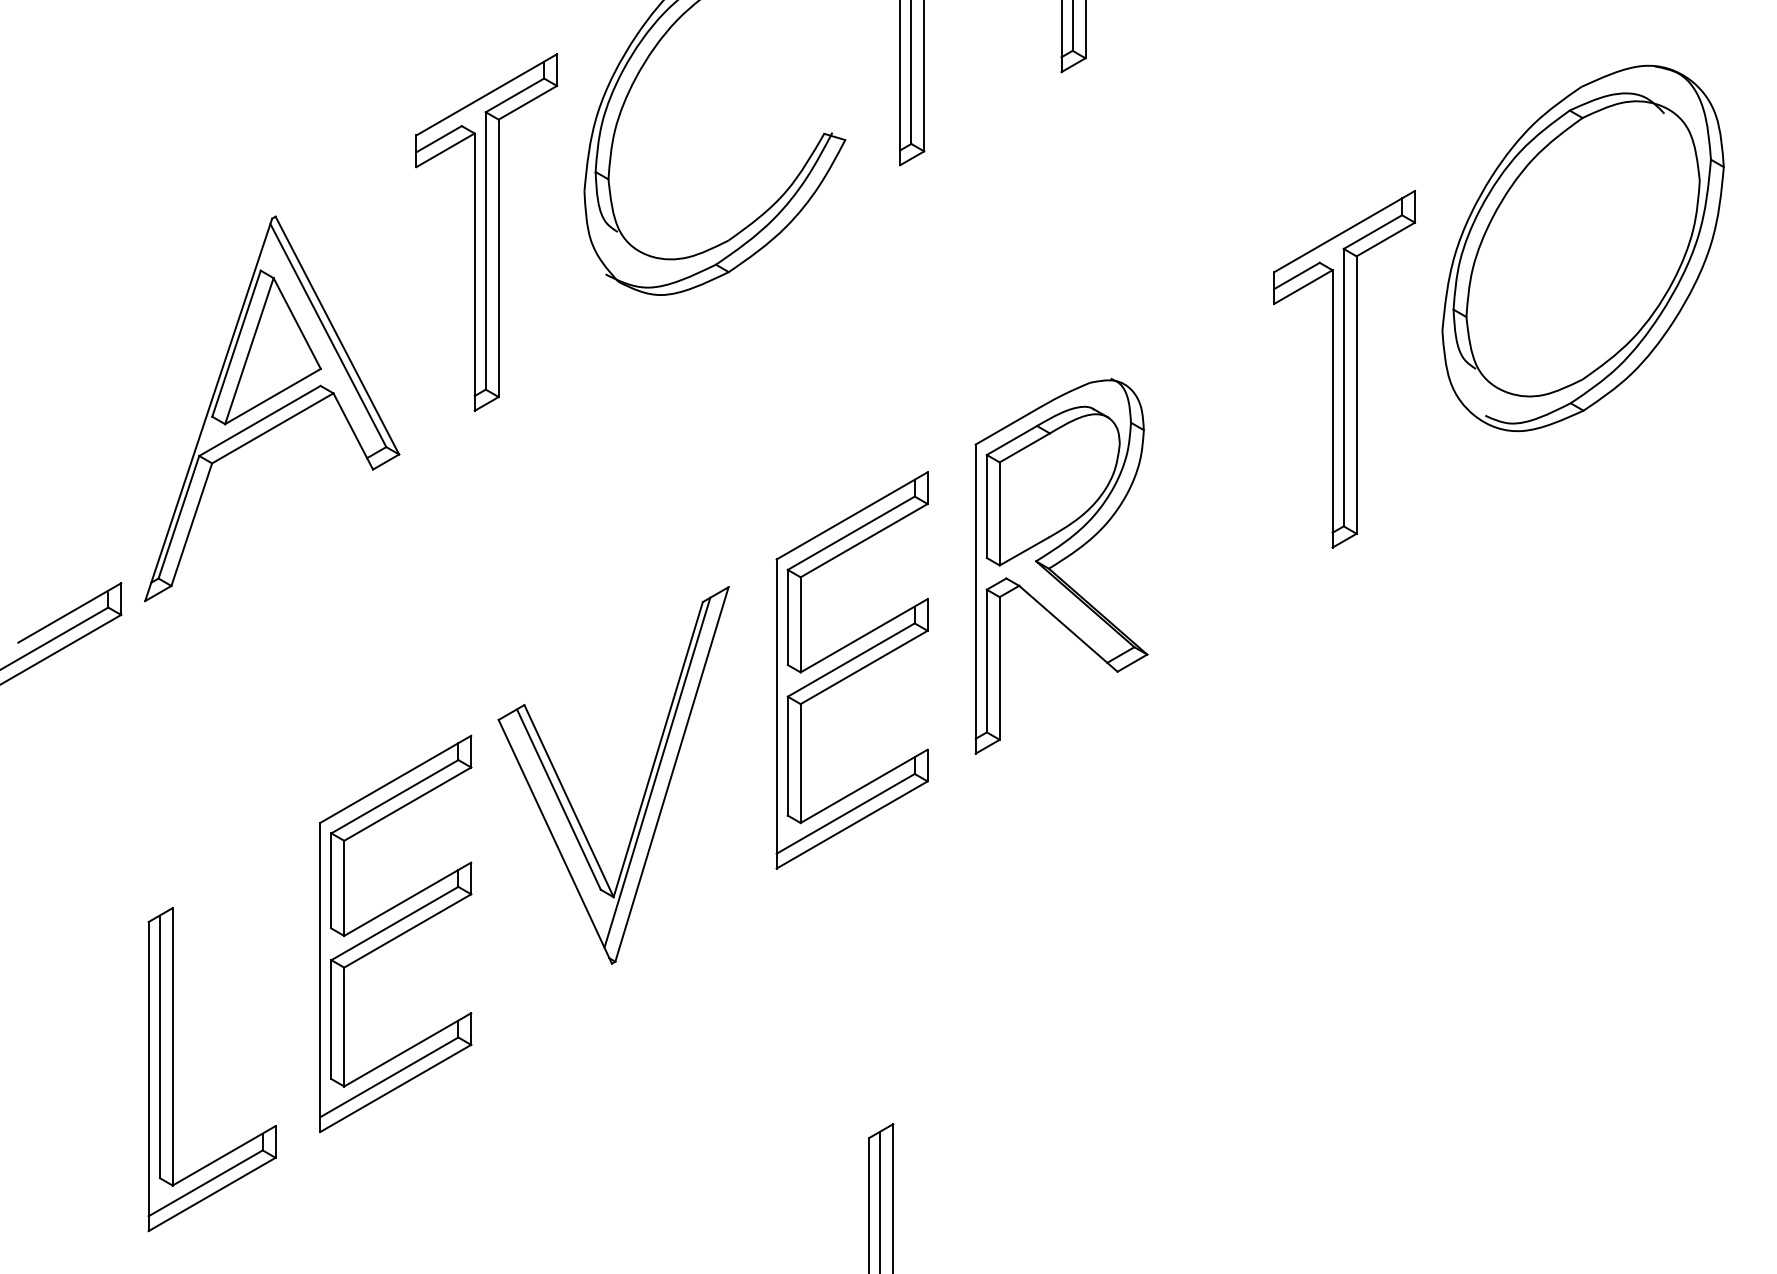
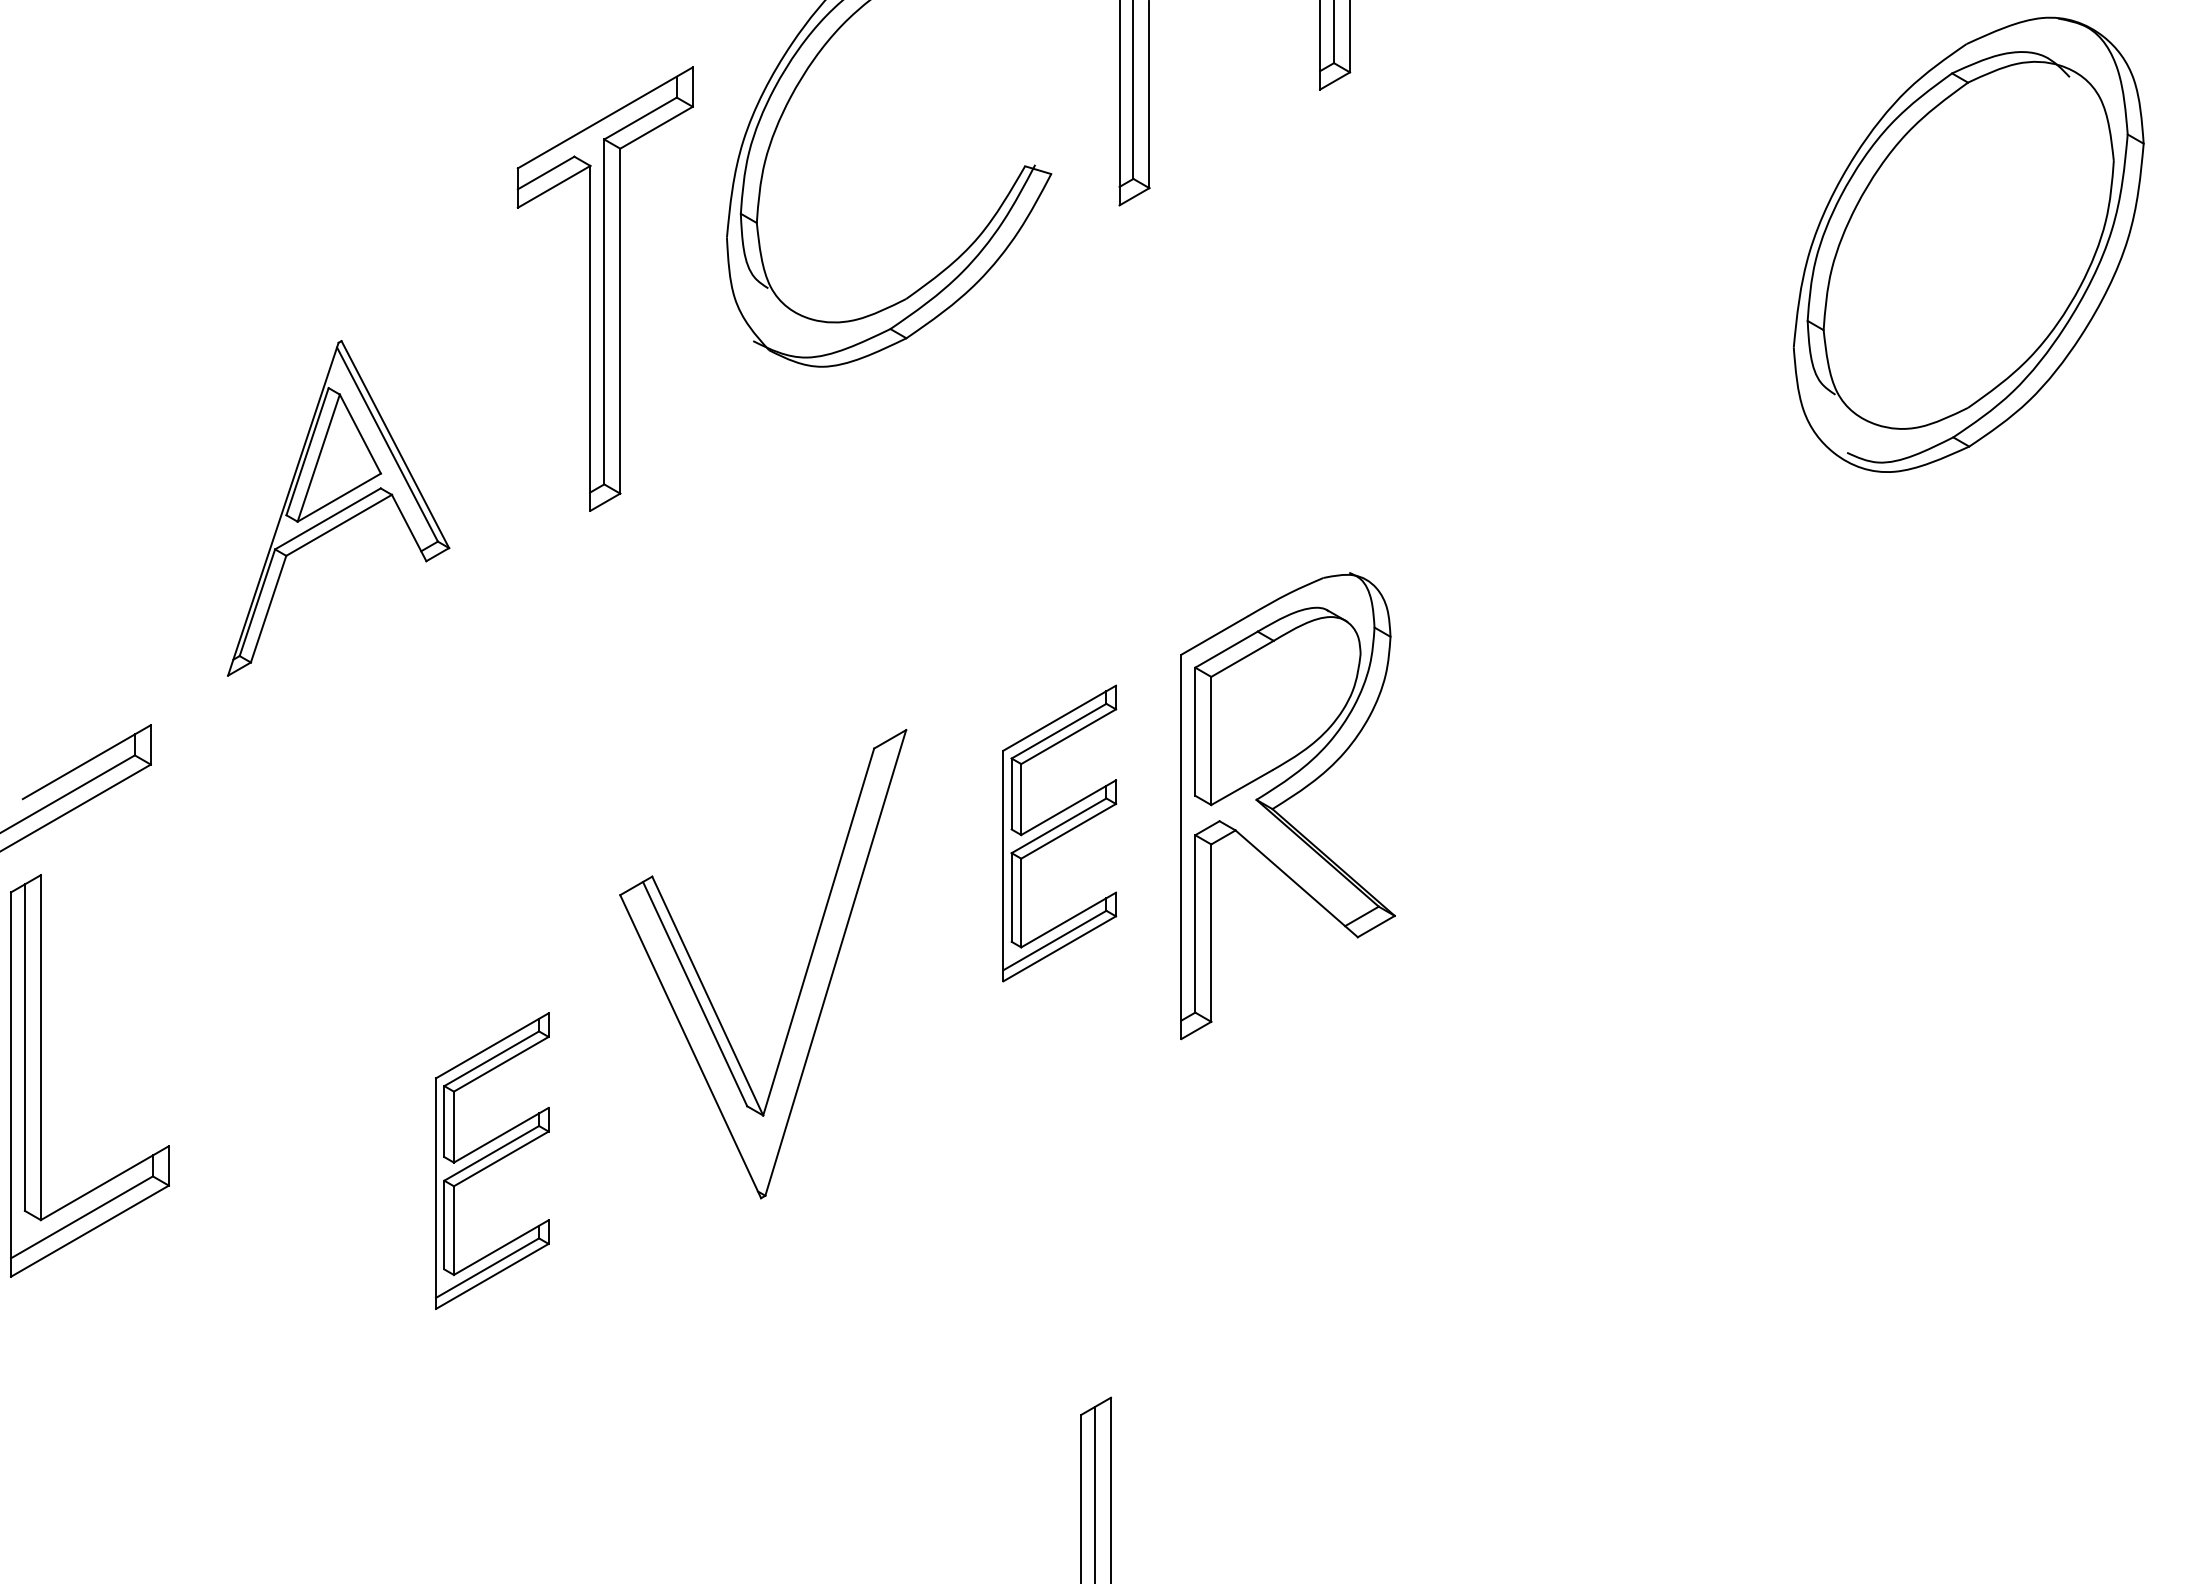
part: (1582, 248) -> (1968, 244), moved
part: (1344, 368) -> (1671, 458), removed
part: (272, 409) -> (338, 508), size x0.7
part: (1061, 566) -> (1287, 806), moved
part: (851, 670) -> (1059, 833), size x0.6
line: (657, 772) -> (817, 960), removed
part: (395, 933) -> (492, 1160), size x0.6
part: (173, 1069) -> (41, 1075), moved

